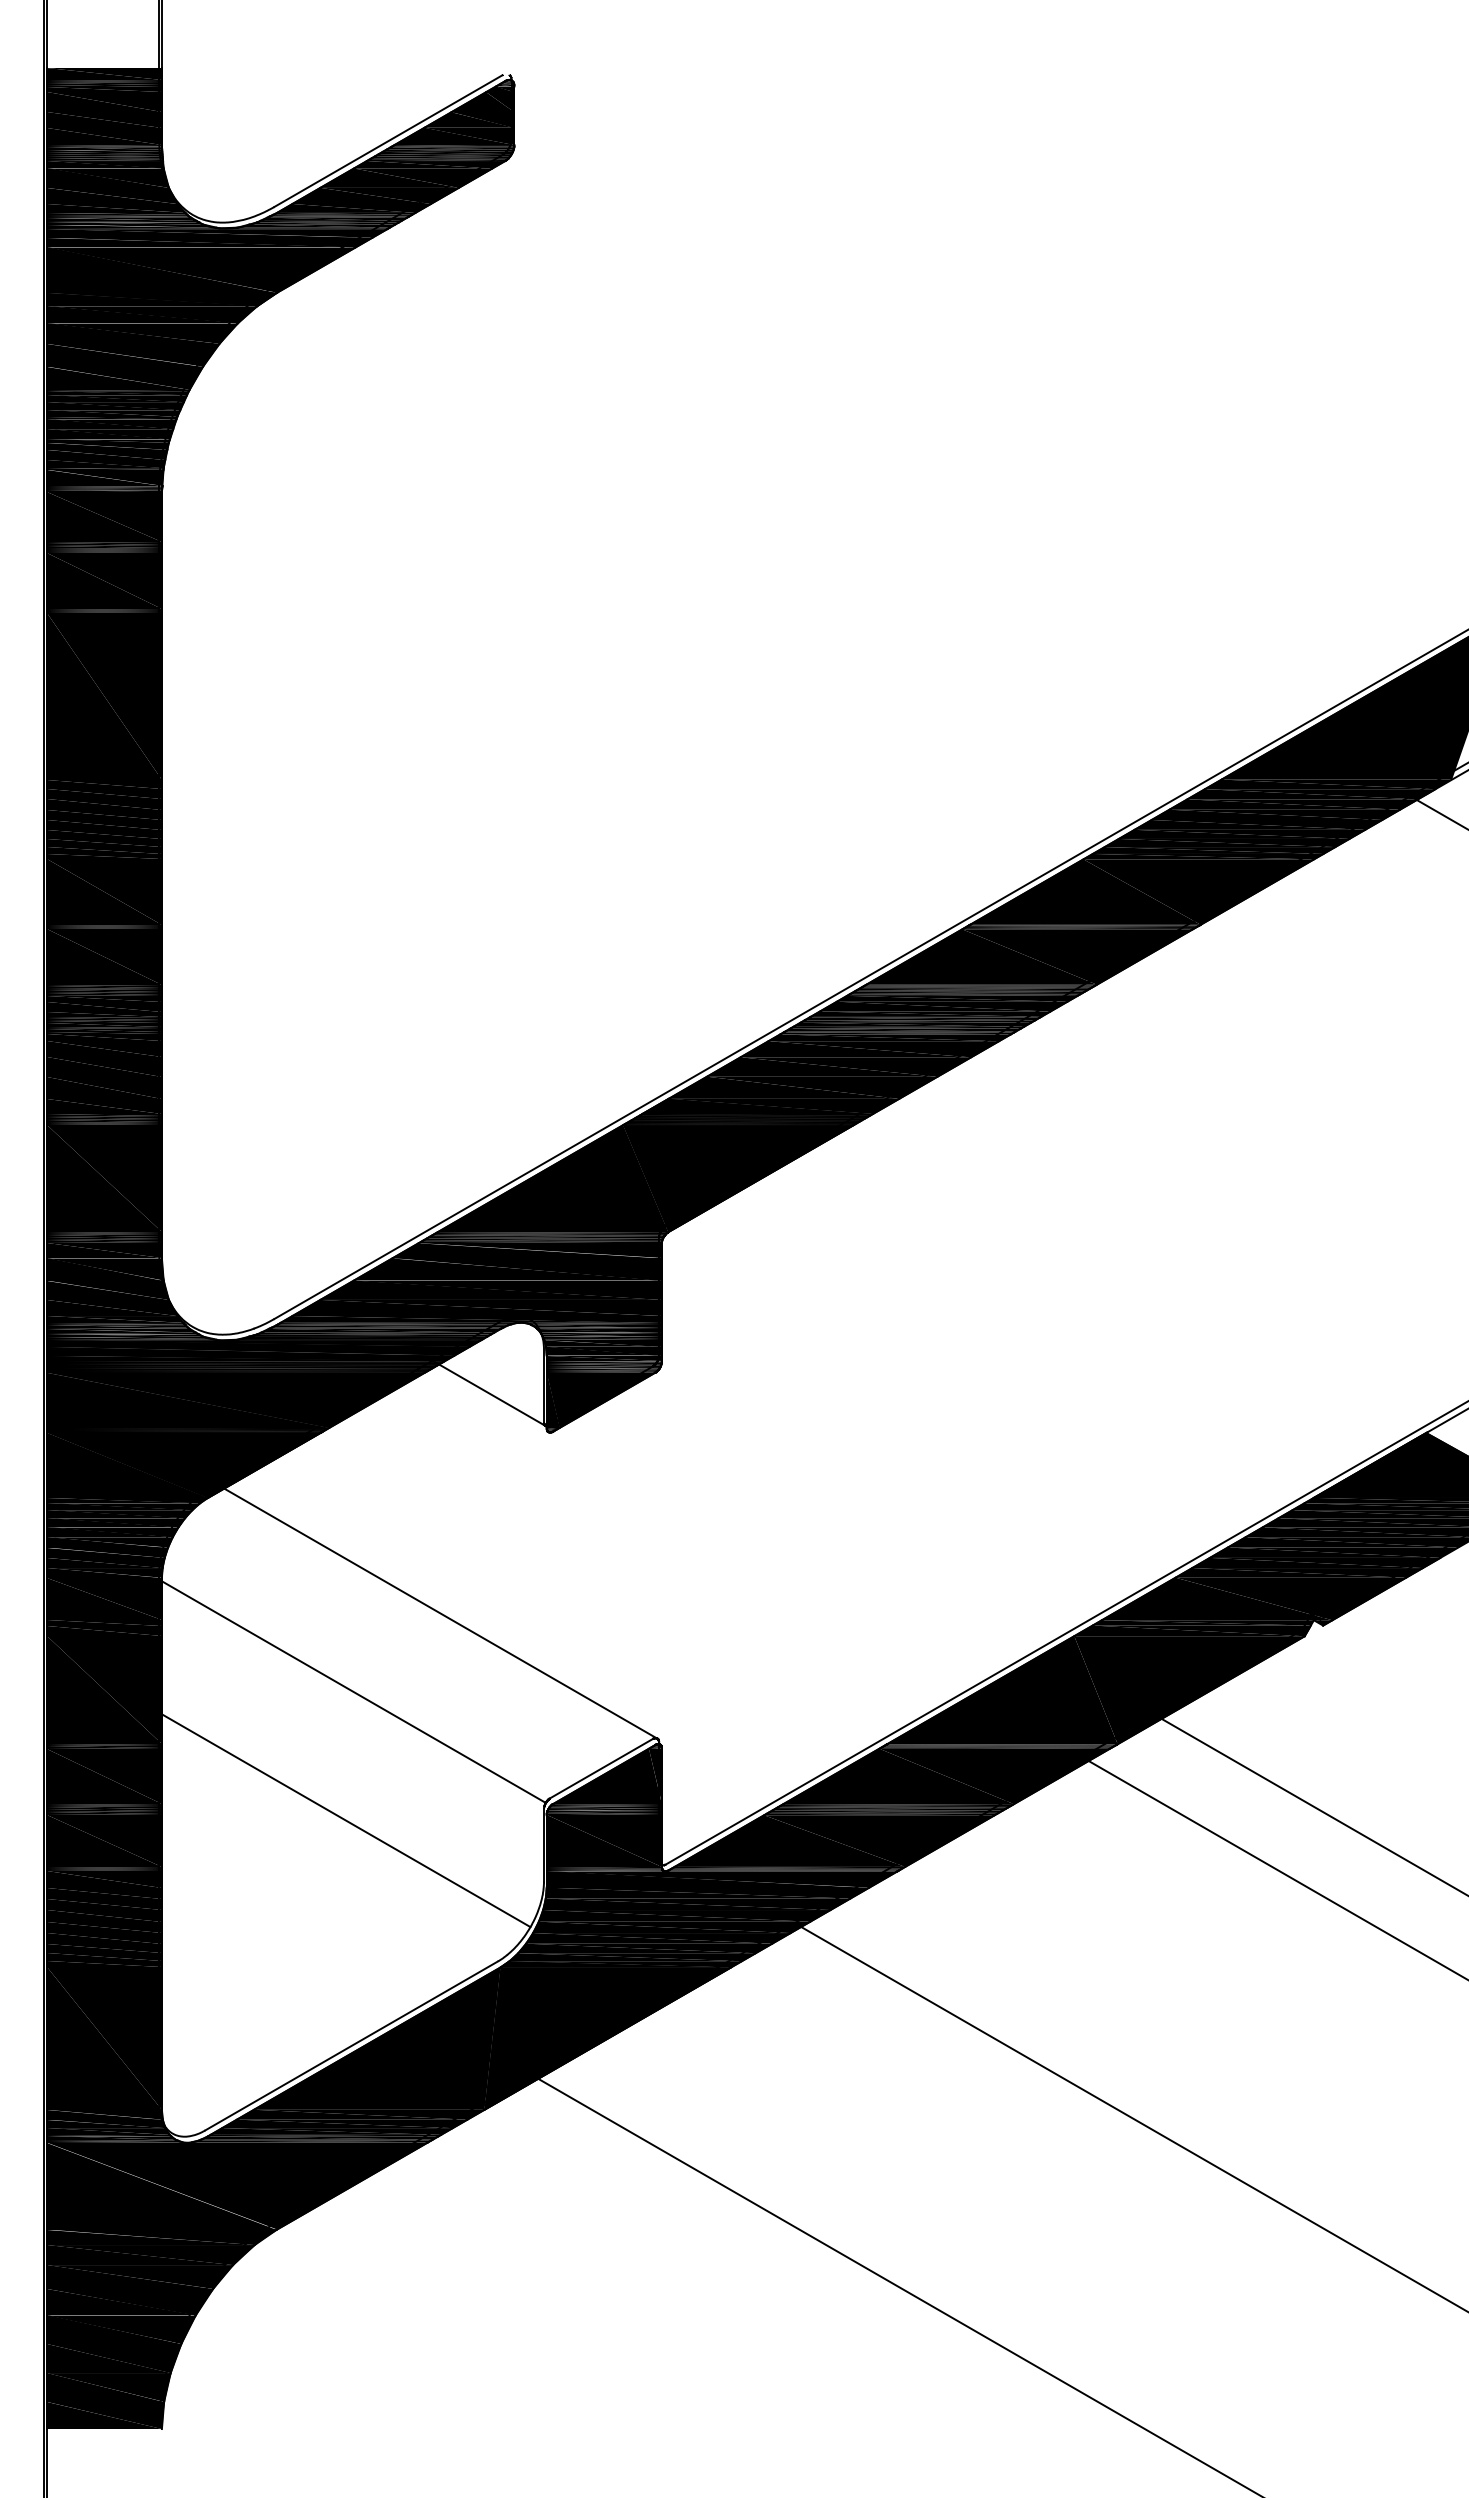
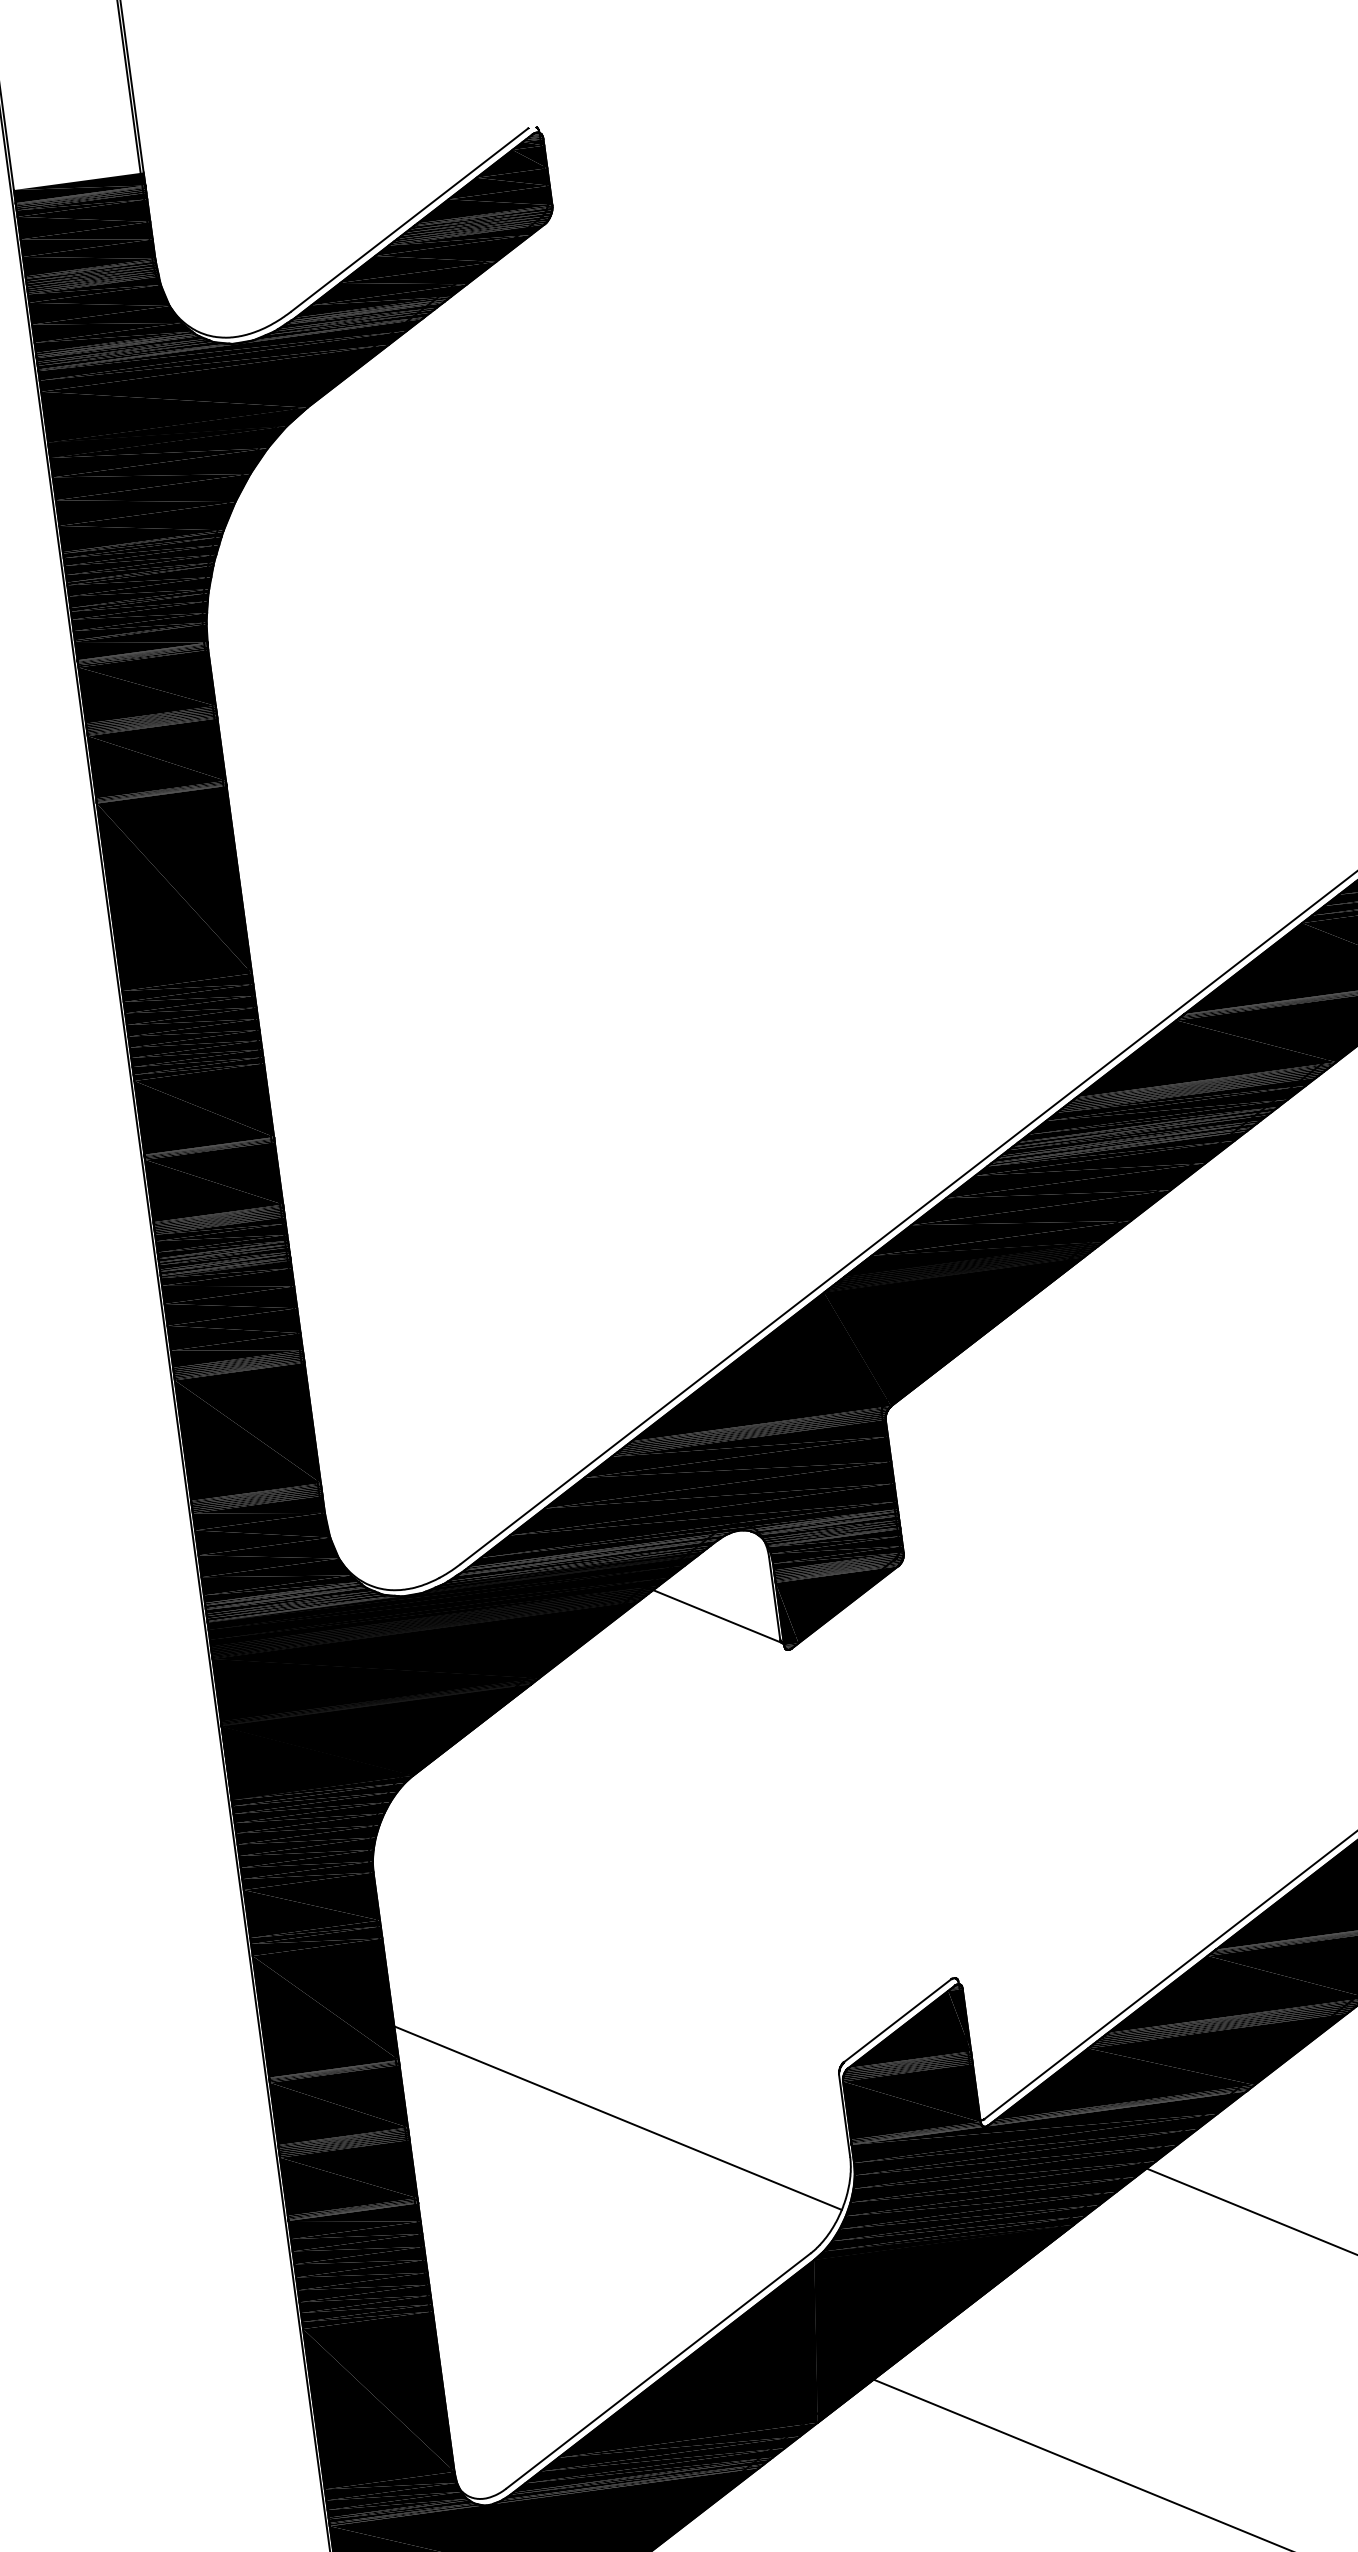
line: (437, 1611) -> (689, 1868), removed
line: (352, 1690) -> (605, 1970), removed

